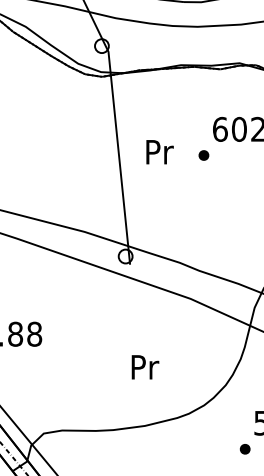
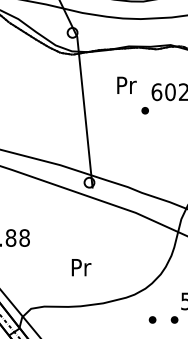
text: (159, 150) -> (126, 84), moved
text: (145, 367) -> (81, 267), moved
part: (214, 448) -> (152, 319), added

